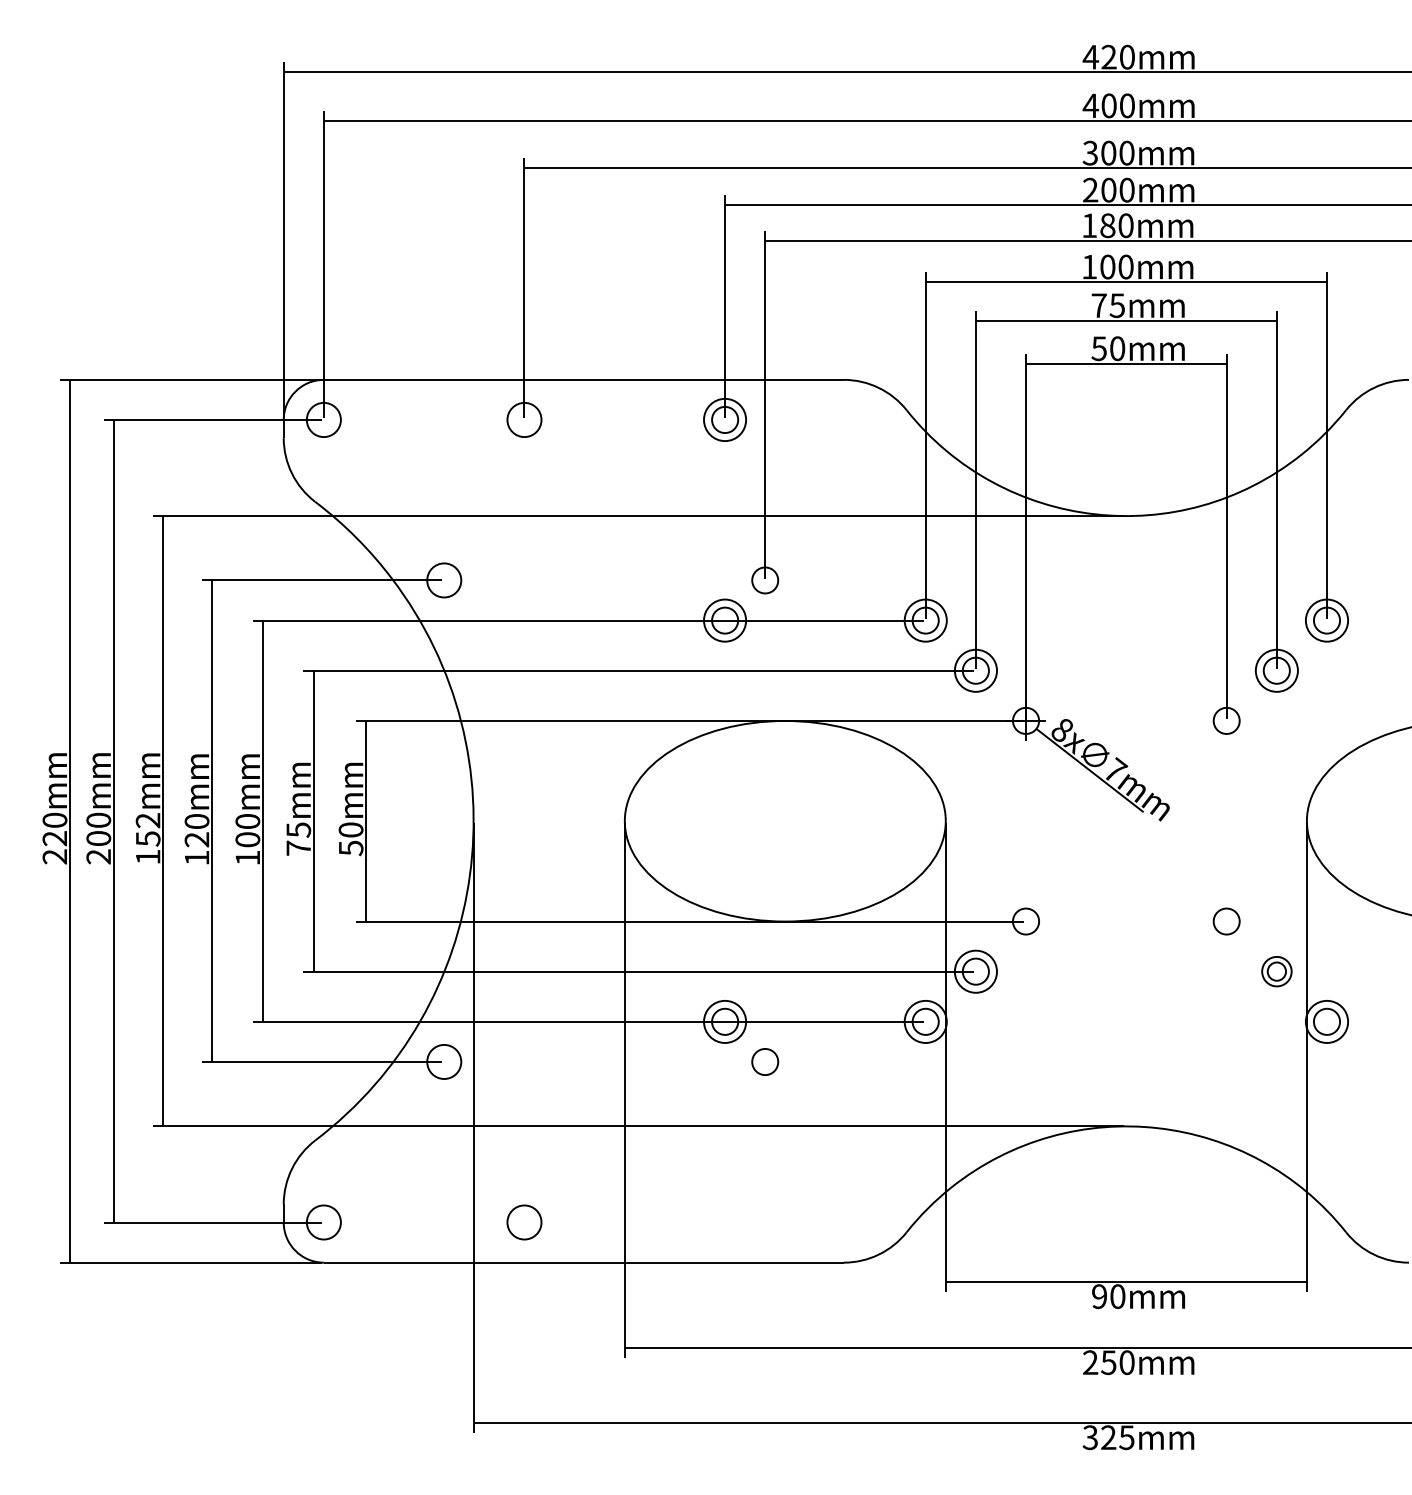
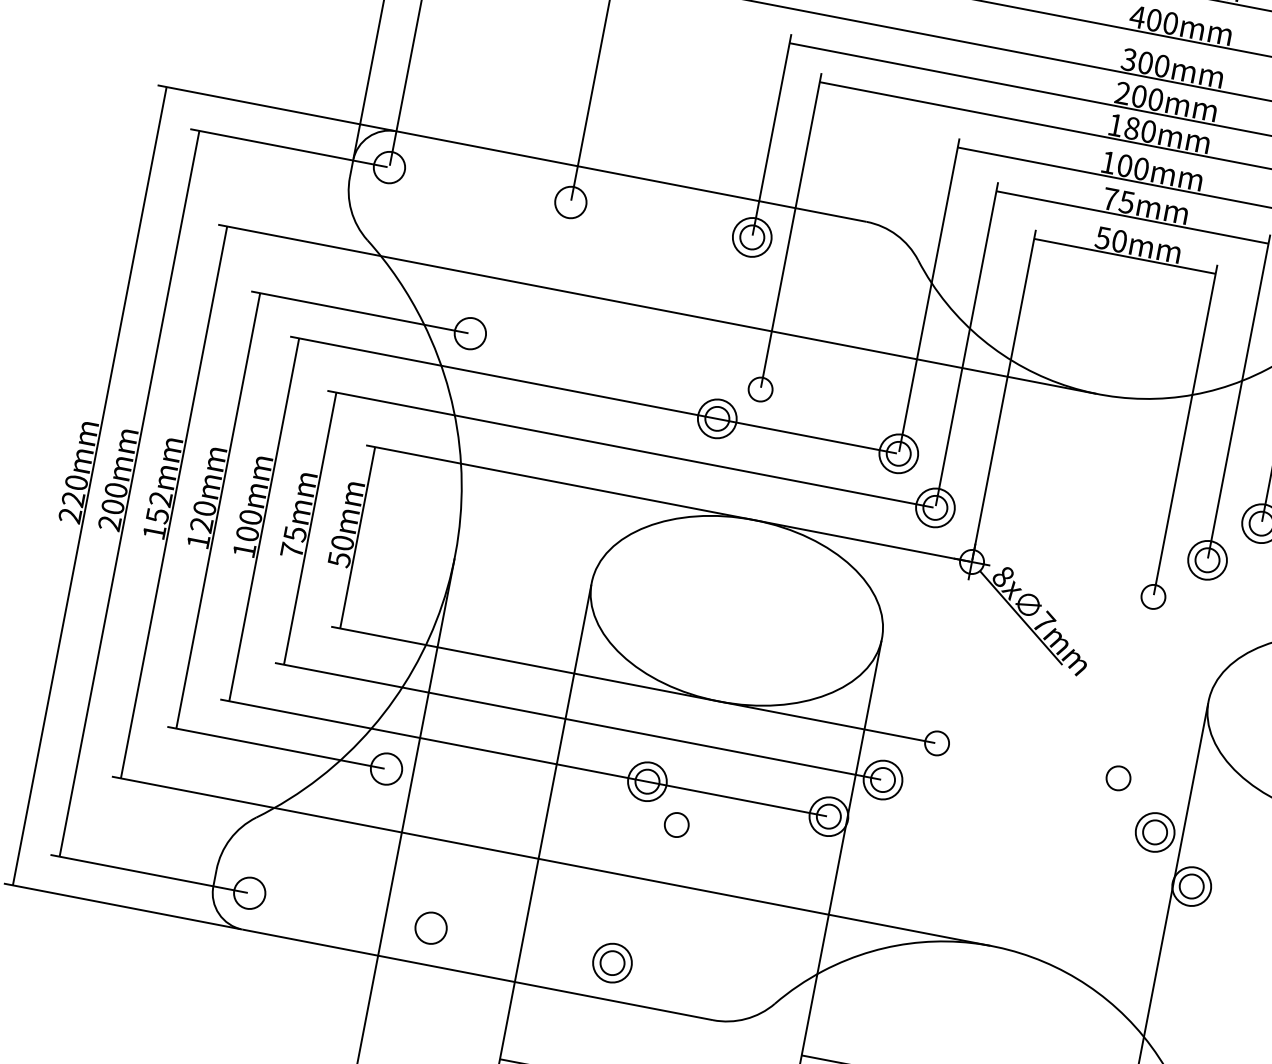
part: (1276, 971) -> (1154, 832), size x1.43
part: (724, 1222) -> (611, 963), added

